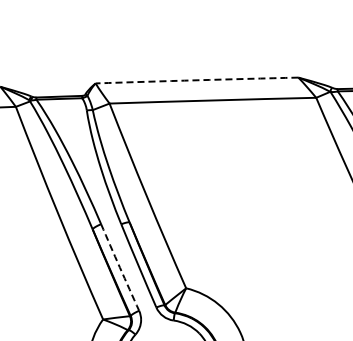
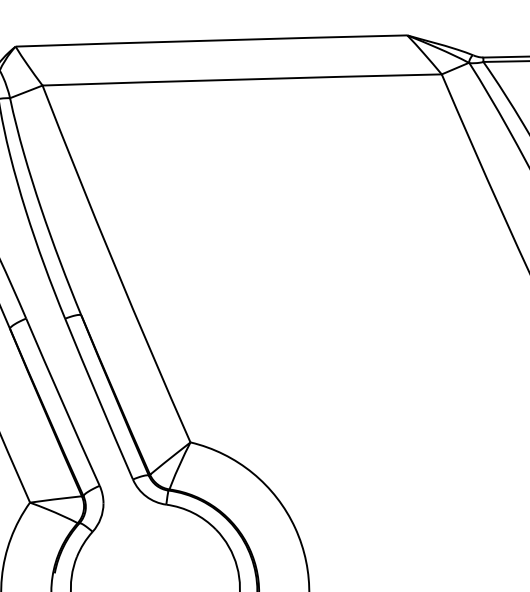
arc: (197, 80) -> (212, 40), dashed -> solid
arc: (119, 267) -> (61, 402), dashed -> solid

